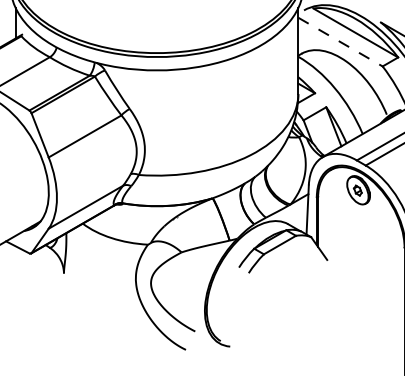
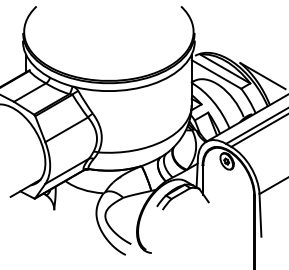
line: (340, 42) -> (216, 74), dashed -> solid

